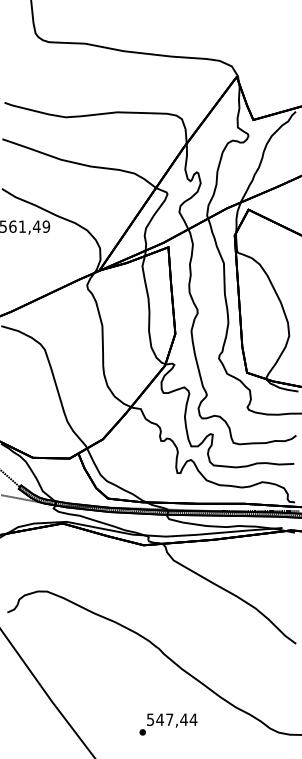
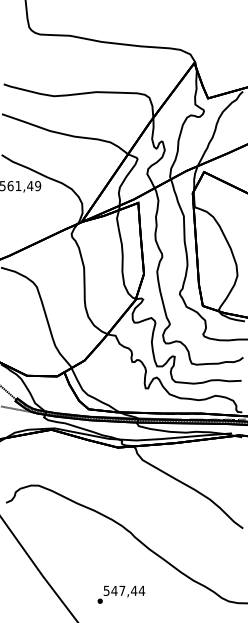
text: (168, 724) -> (121, 594), moved

